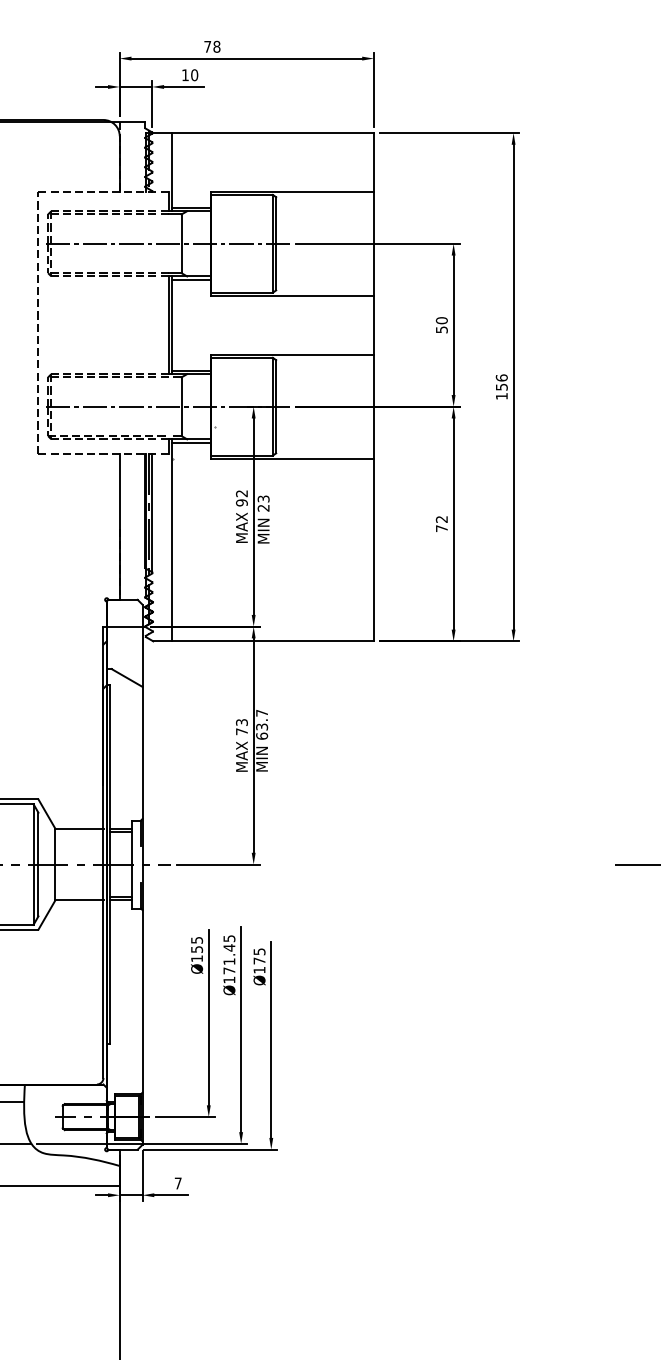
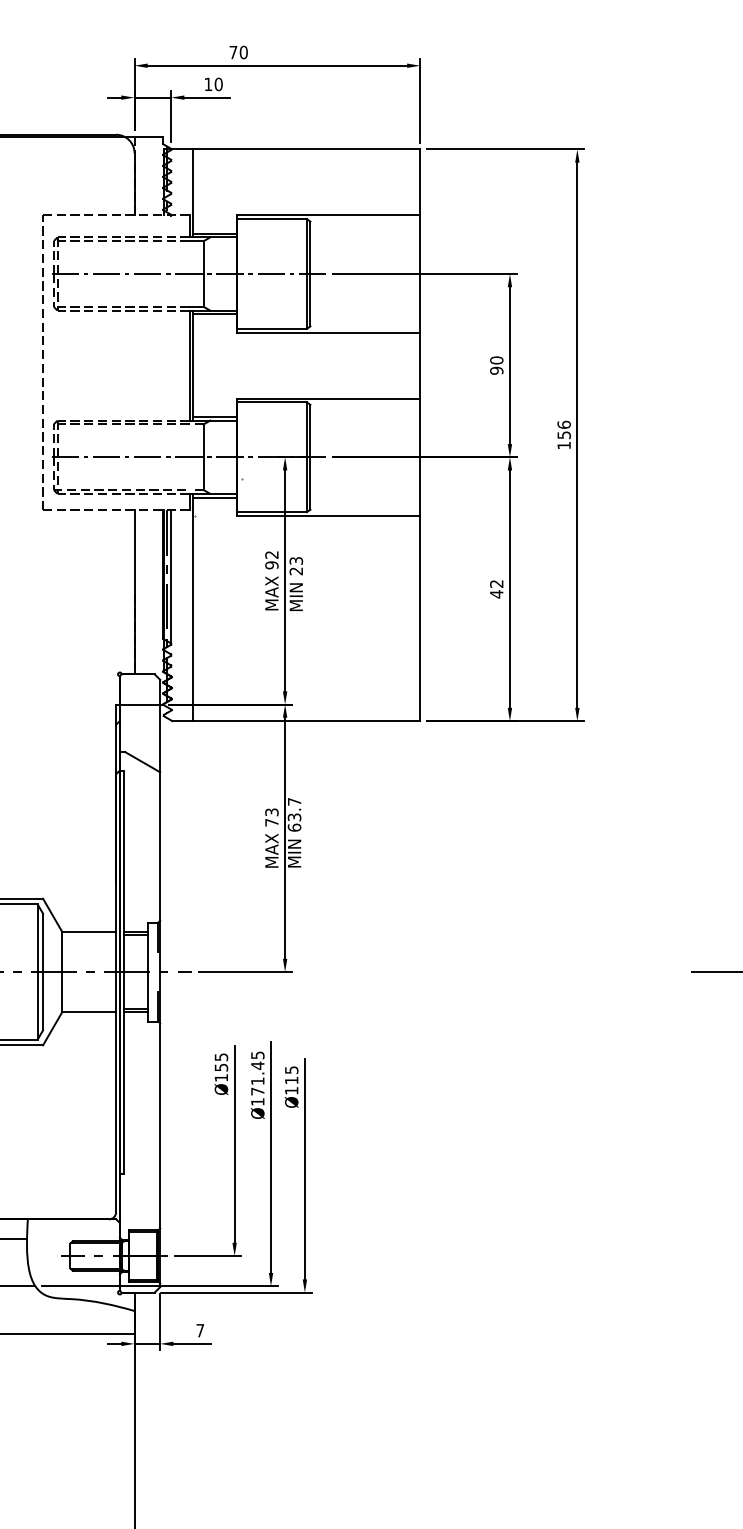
text: (216, 46) -> (243, 52), 78 -> 70
text: (441, 329) -> (496, 370), 50 -> 90
text: (441, 528) -> (496, 594), 72 -> 42
text: (259, 960) -> (291, 1079), Ø175 -> Ø115

